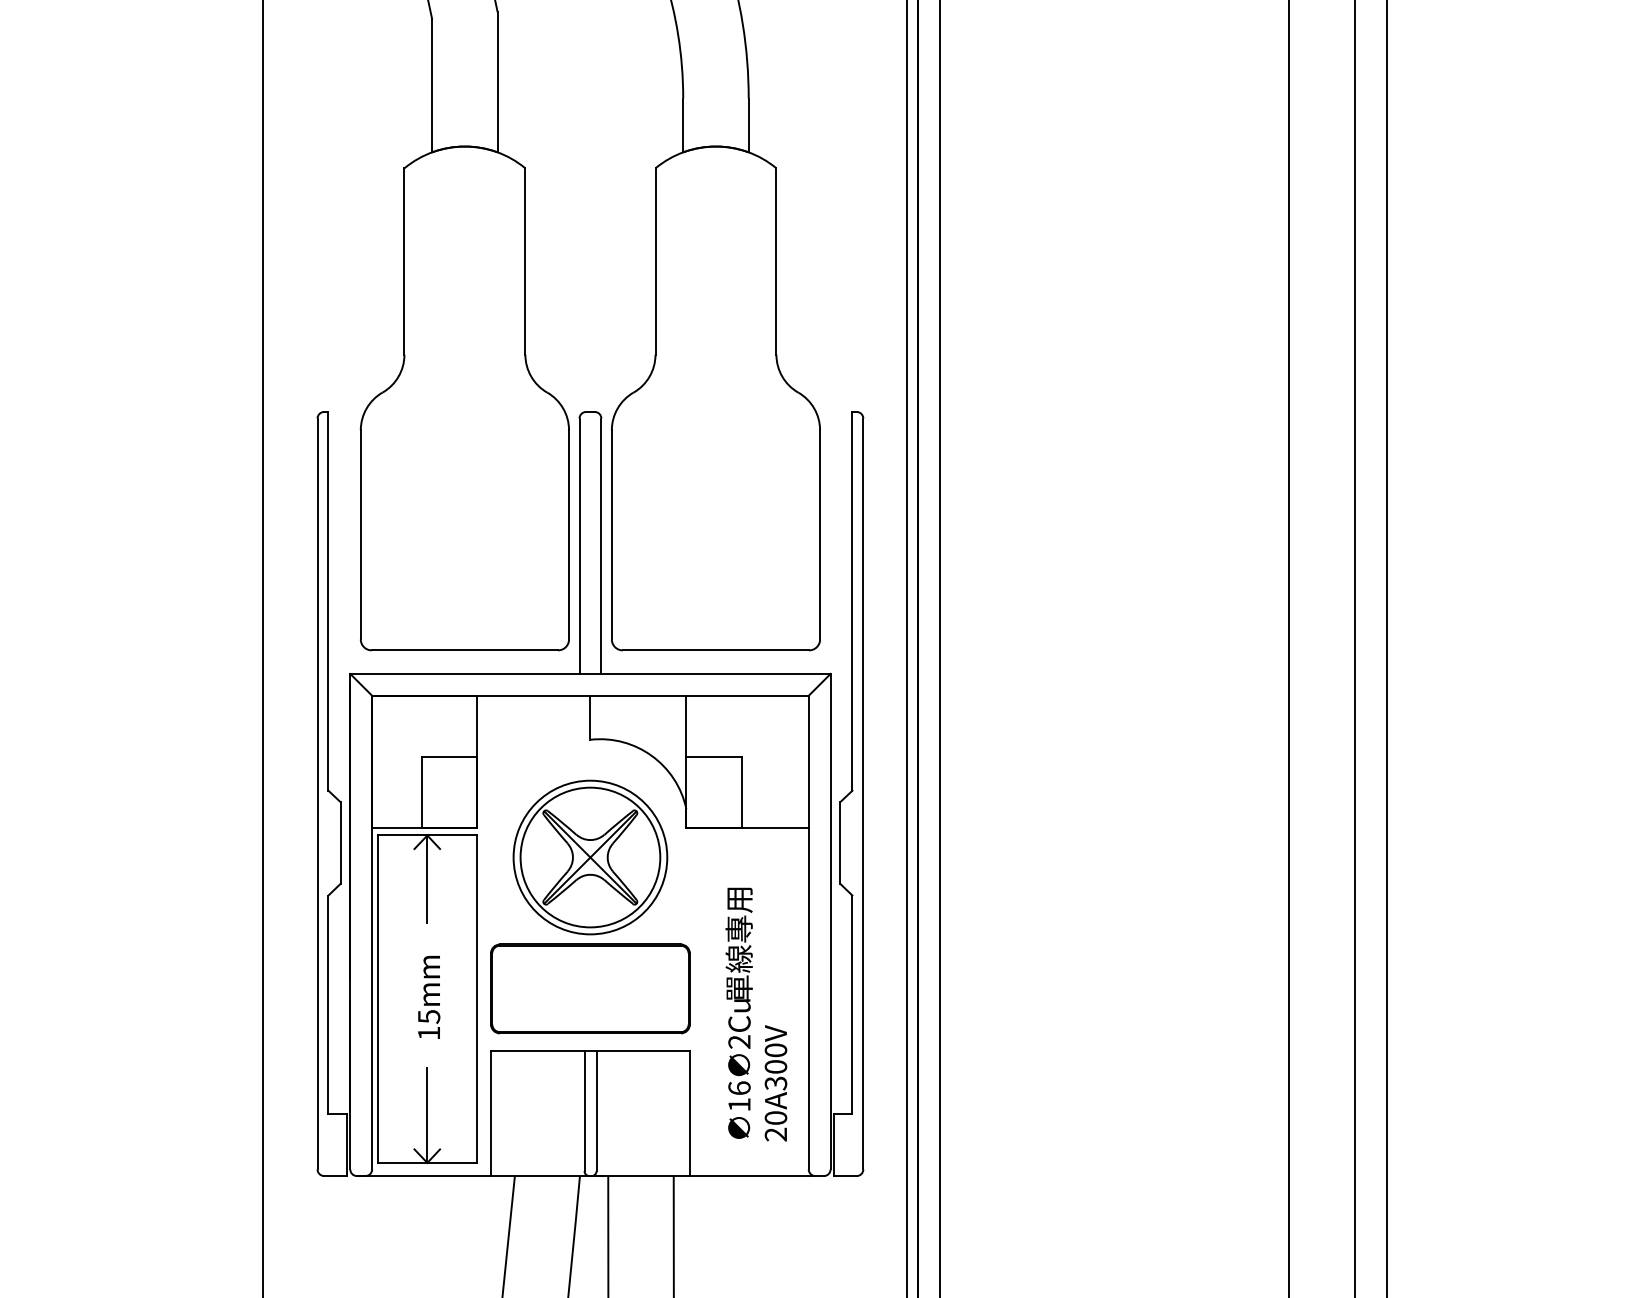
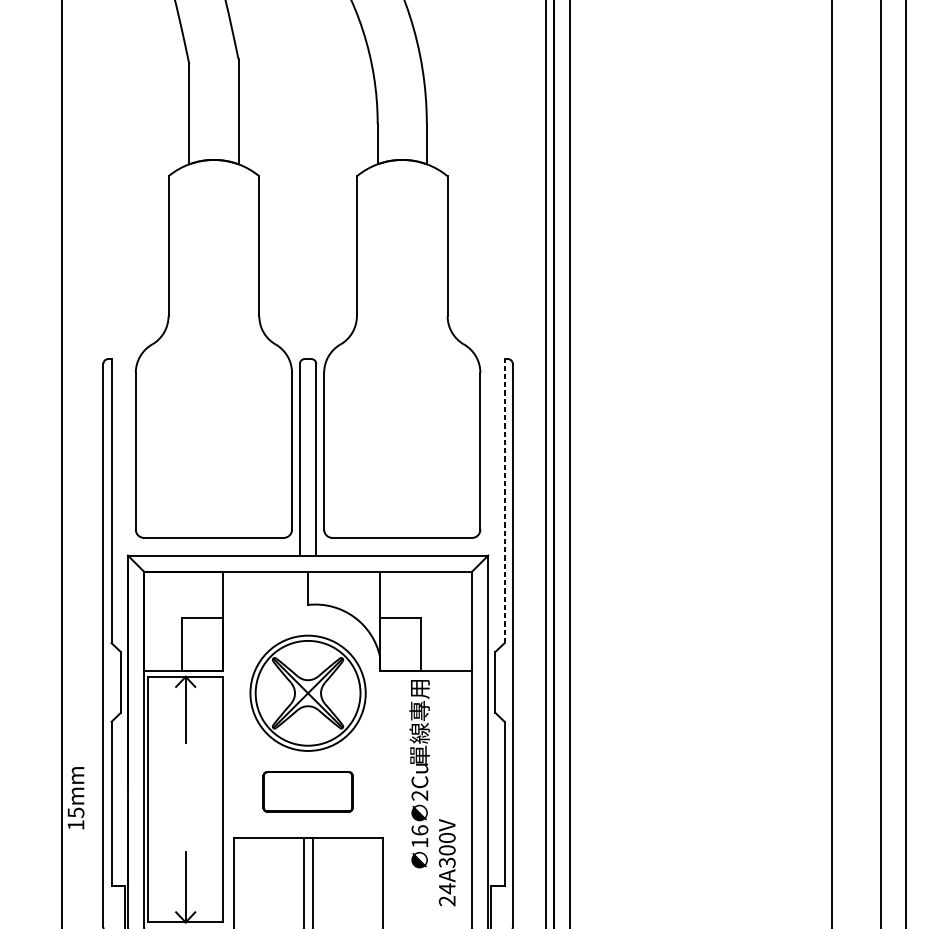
line: (852, 600) -> (504, 500), solid -> dashed
part: (590, 988) -> (308, 791), size x0.6
text: (429, 997) -> (76, 798), moved
text: (738, 1012) -> (419, 773), moved
text: (775, 1117) -> (446, 888), 20A300V -> 24A300V

